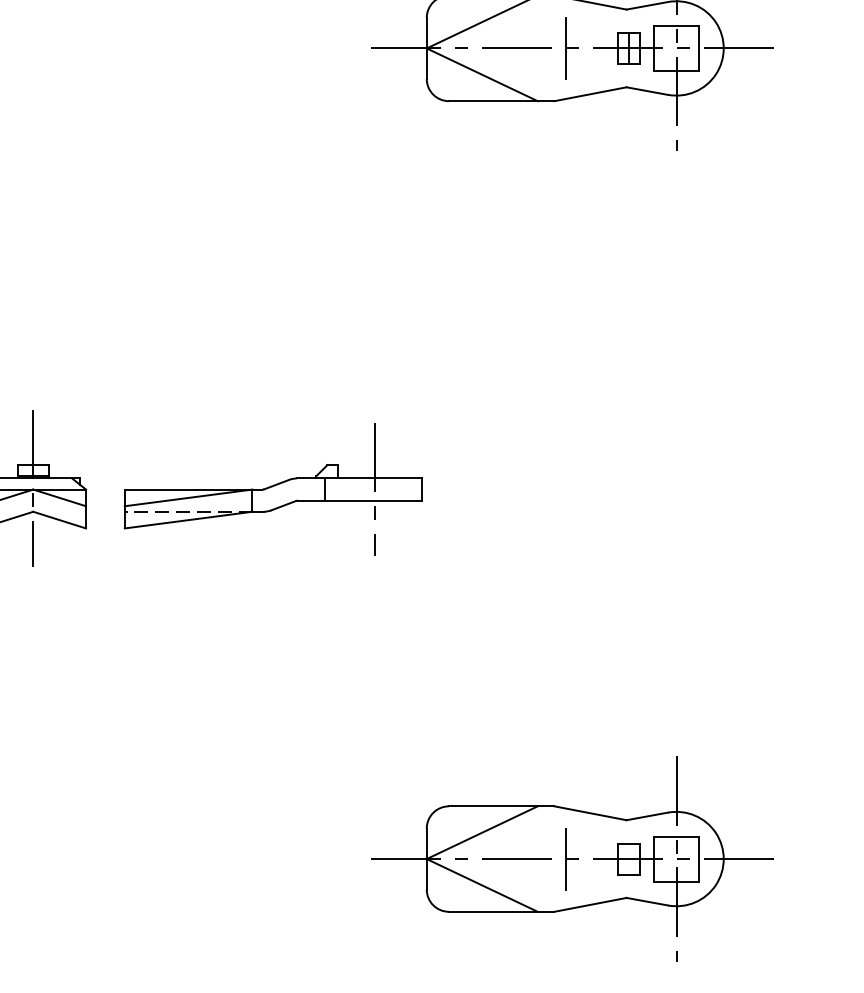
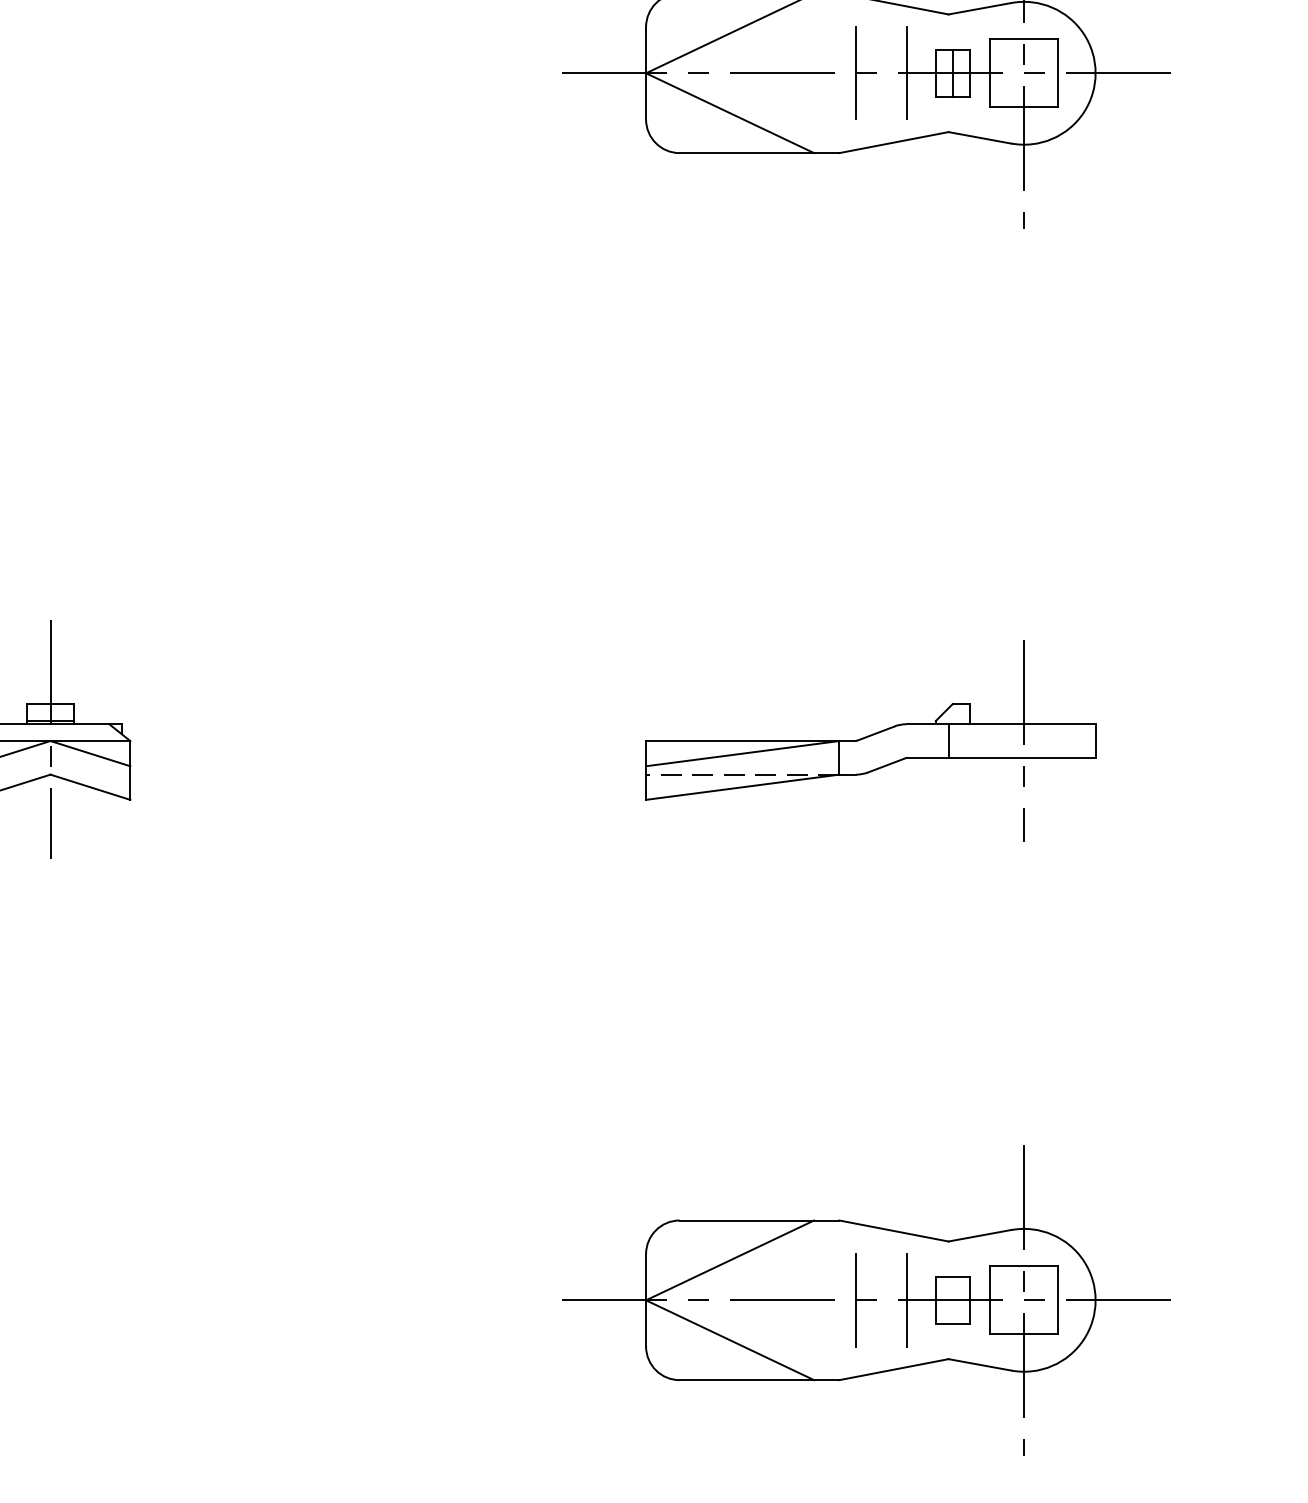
line: (598, 47) -> (906, 71), added
part: (272, 489) -> (869, 740), moved
line: (598, 858) -> (906, 1299), added

